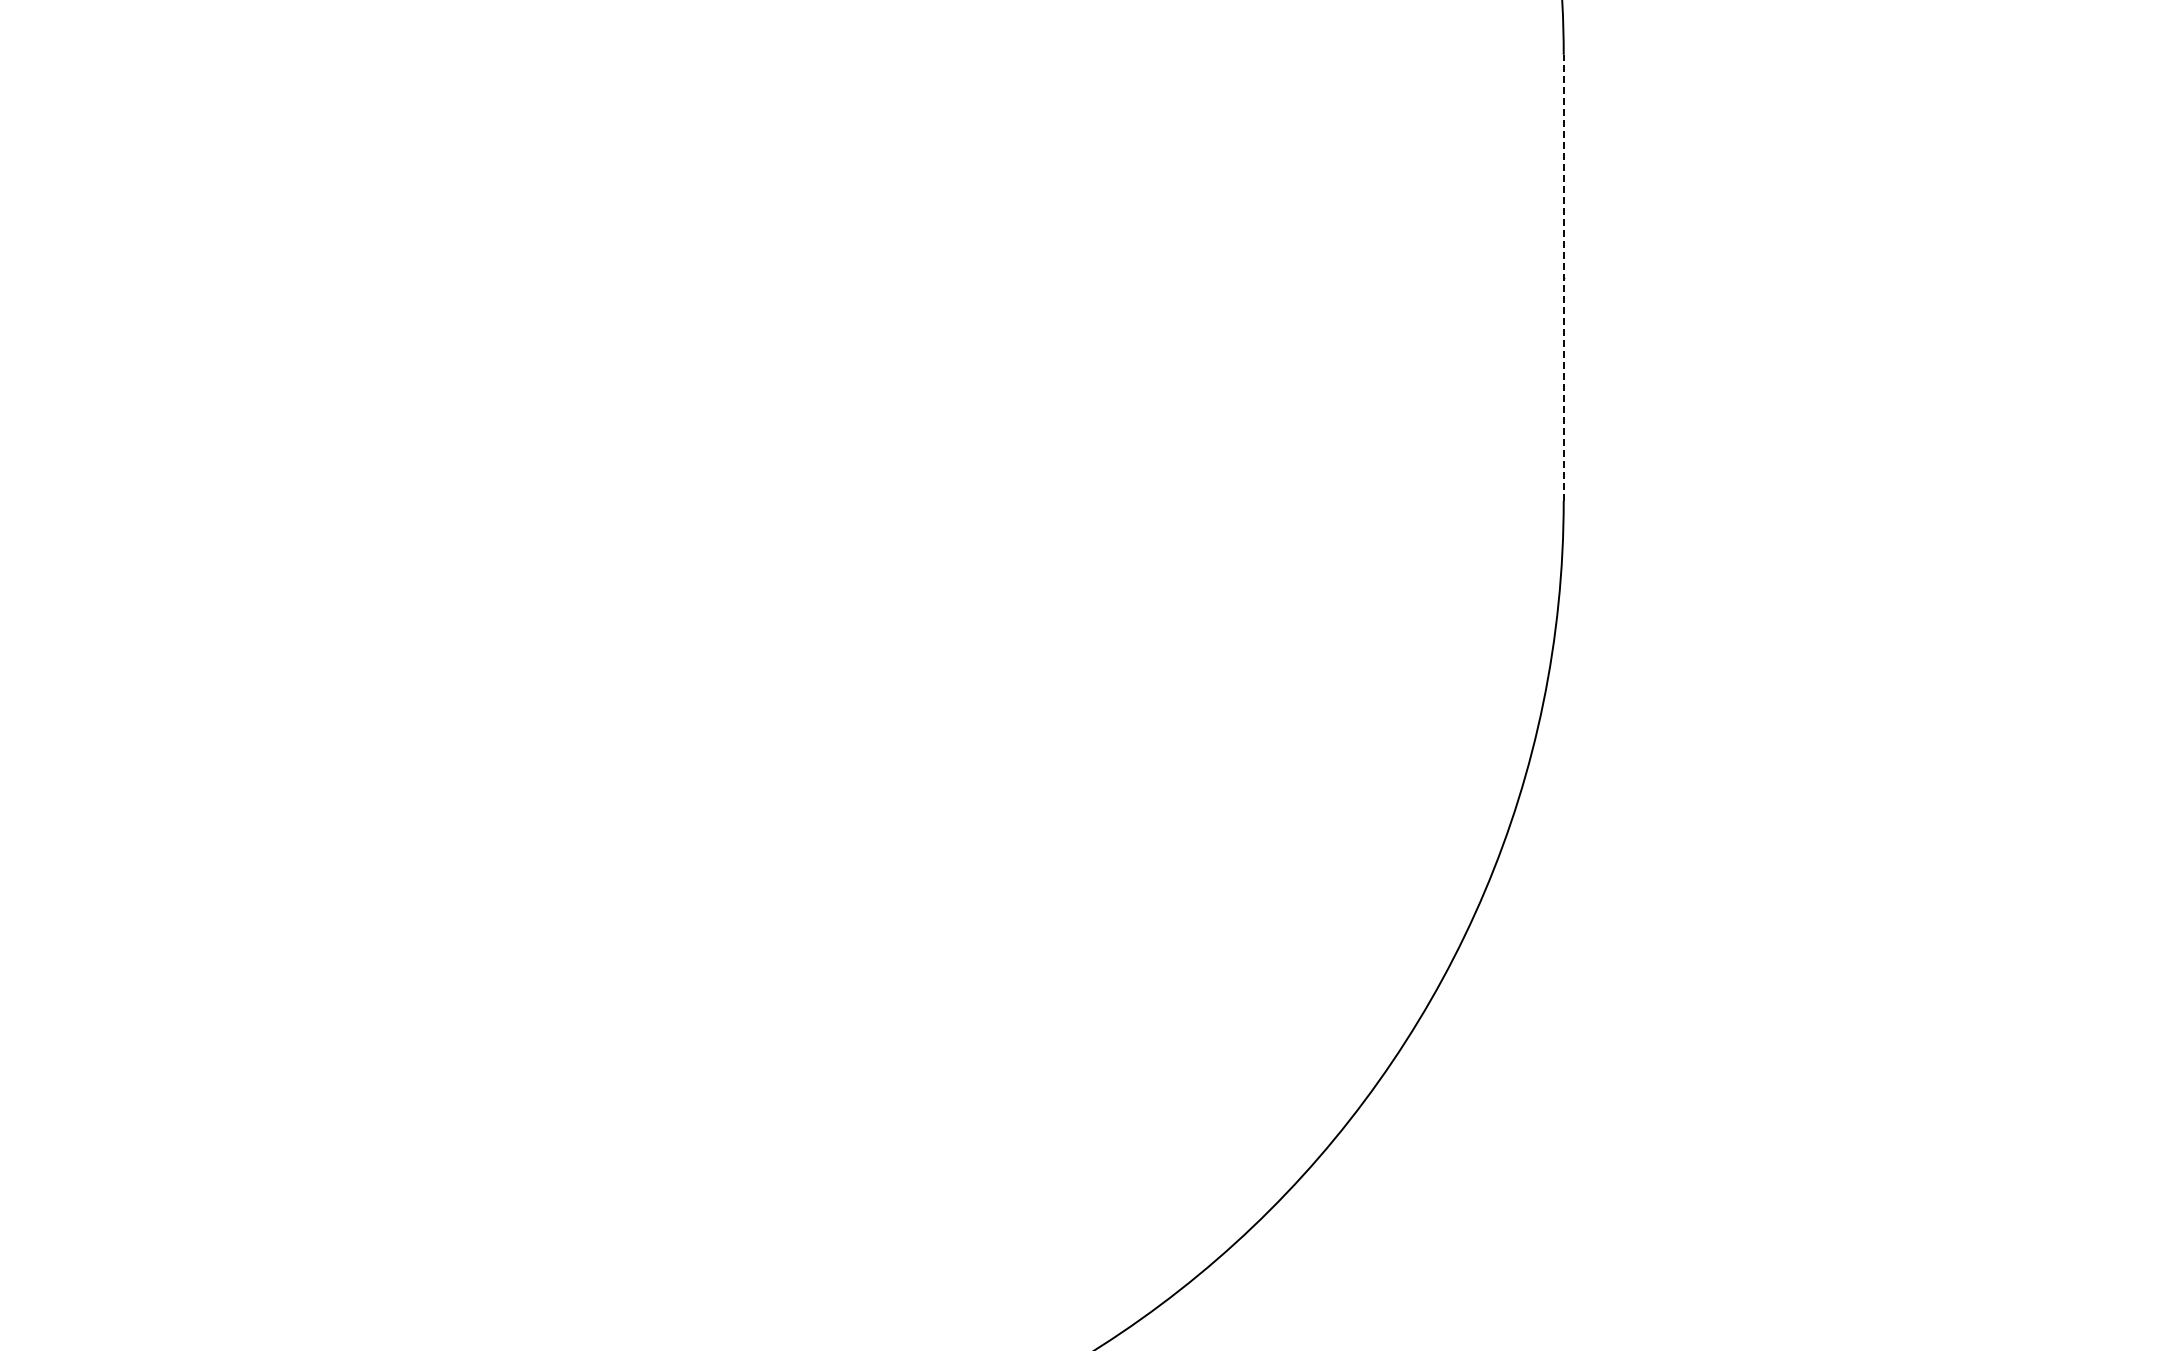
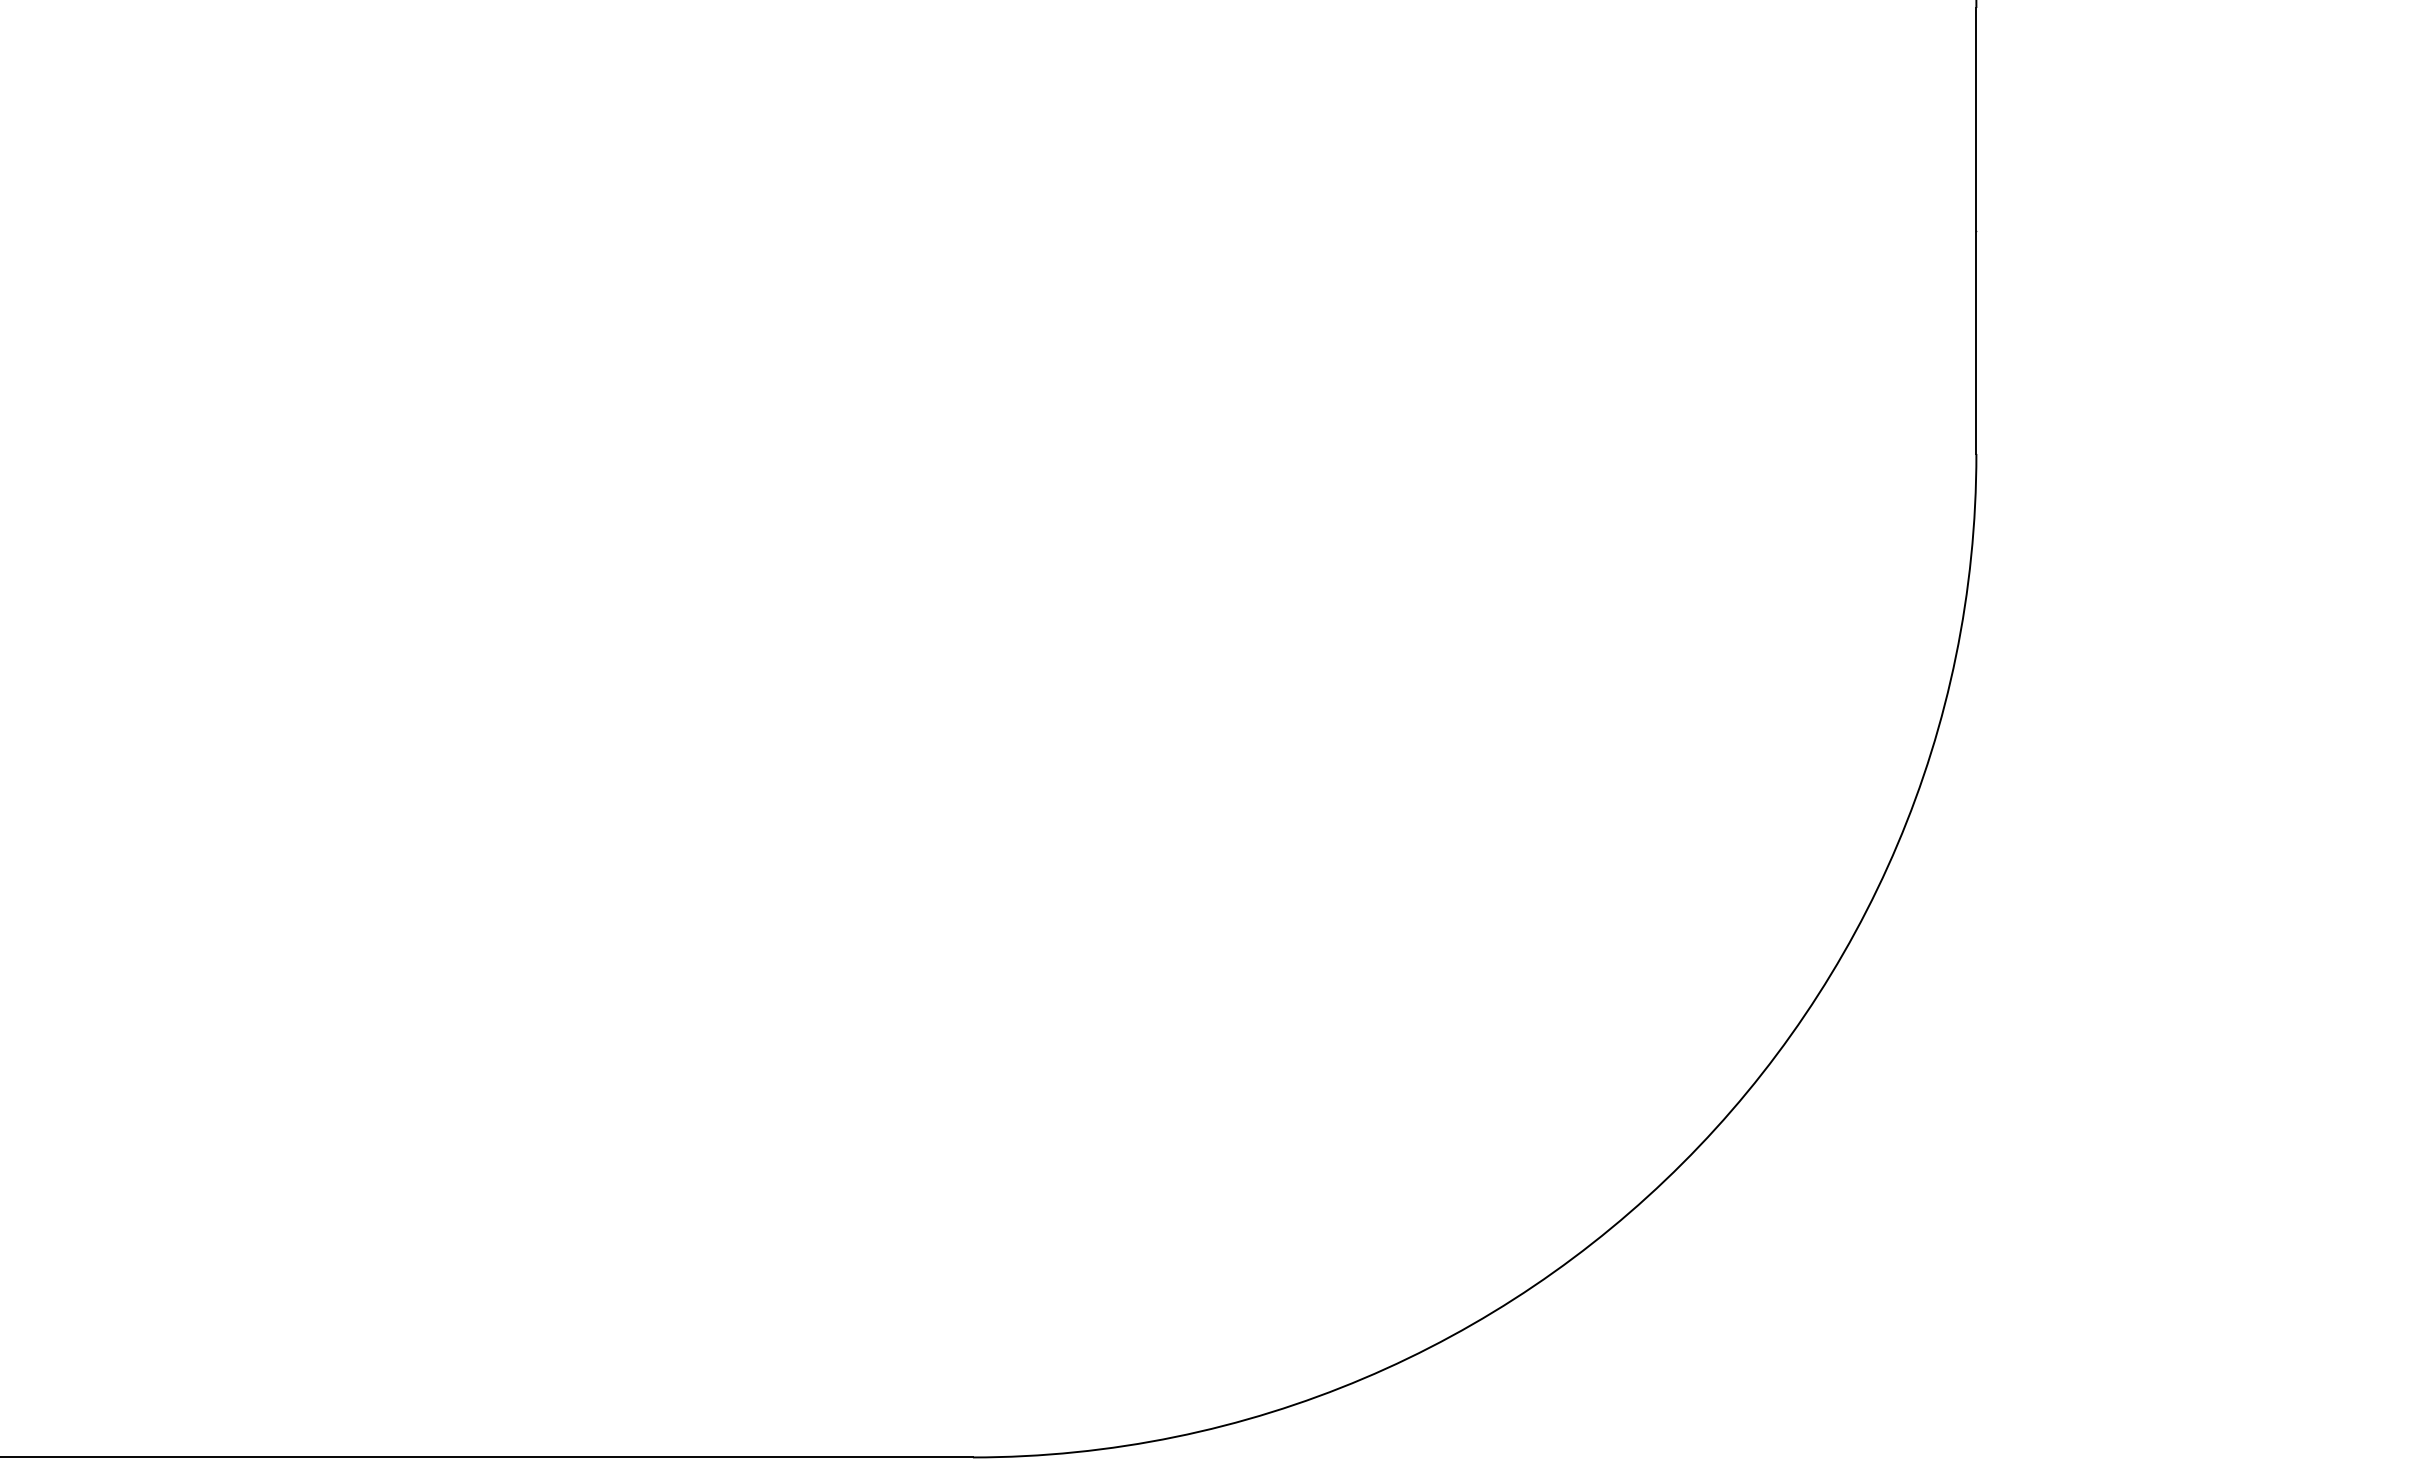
line: (1563, 277) -> (1976, 230), dashed -> solid

